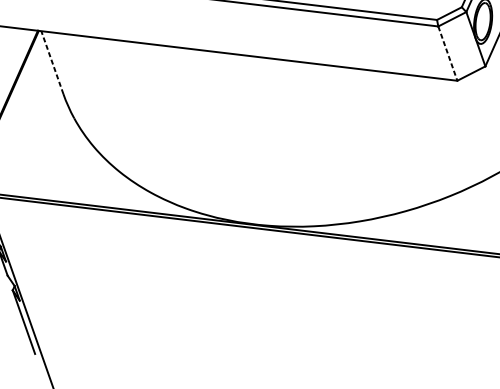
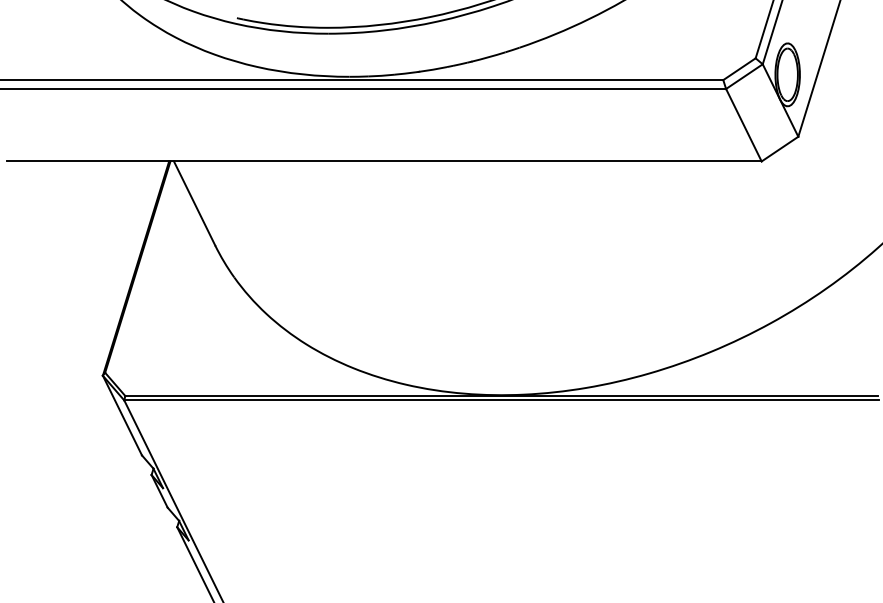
line: (448, 53) -> (744, 125), dashed -> solid
line: (52, 62) -> (194, 203), dashed -> solid

